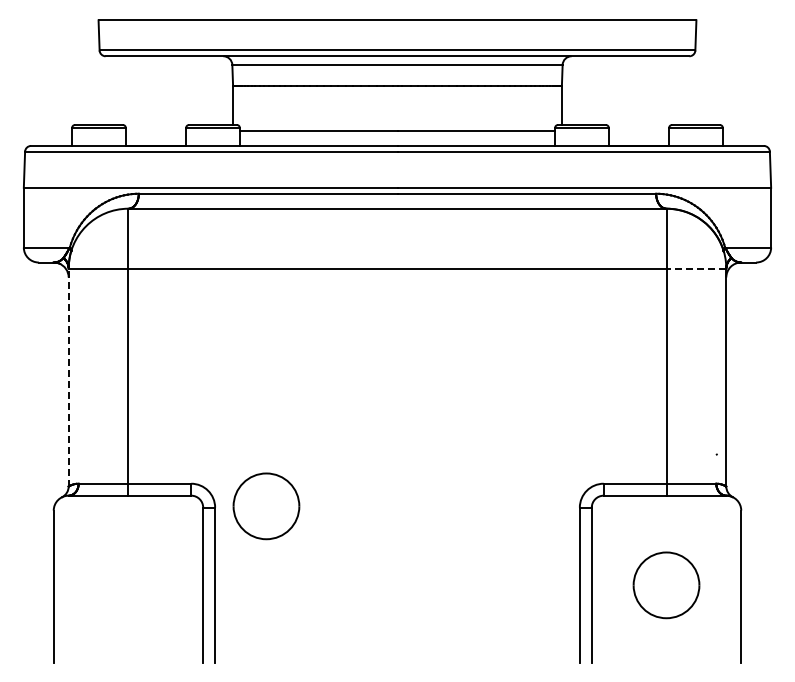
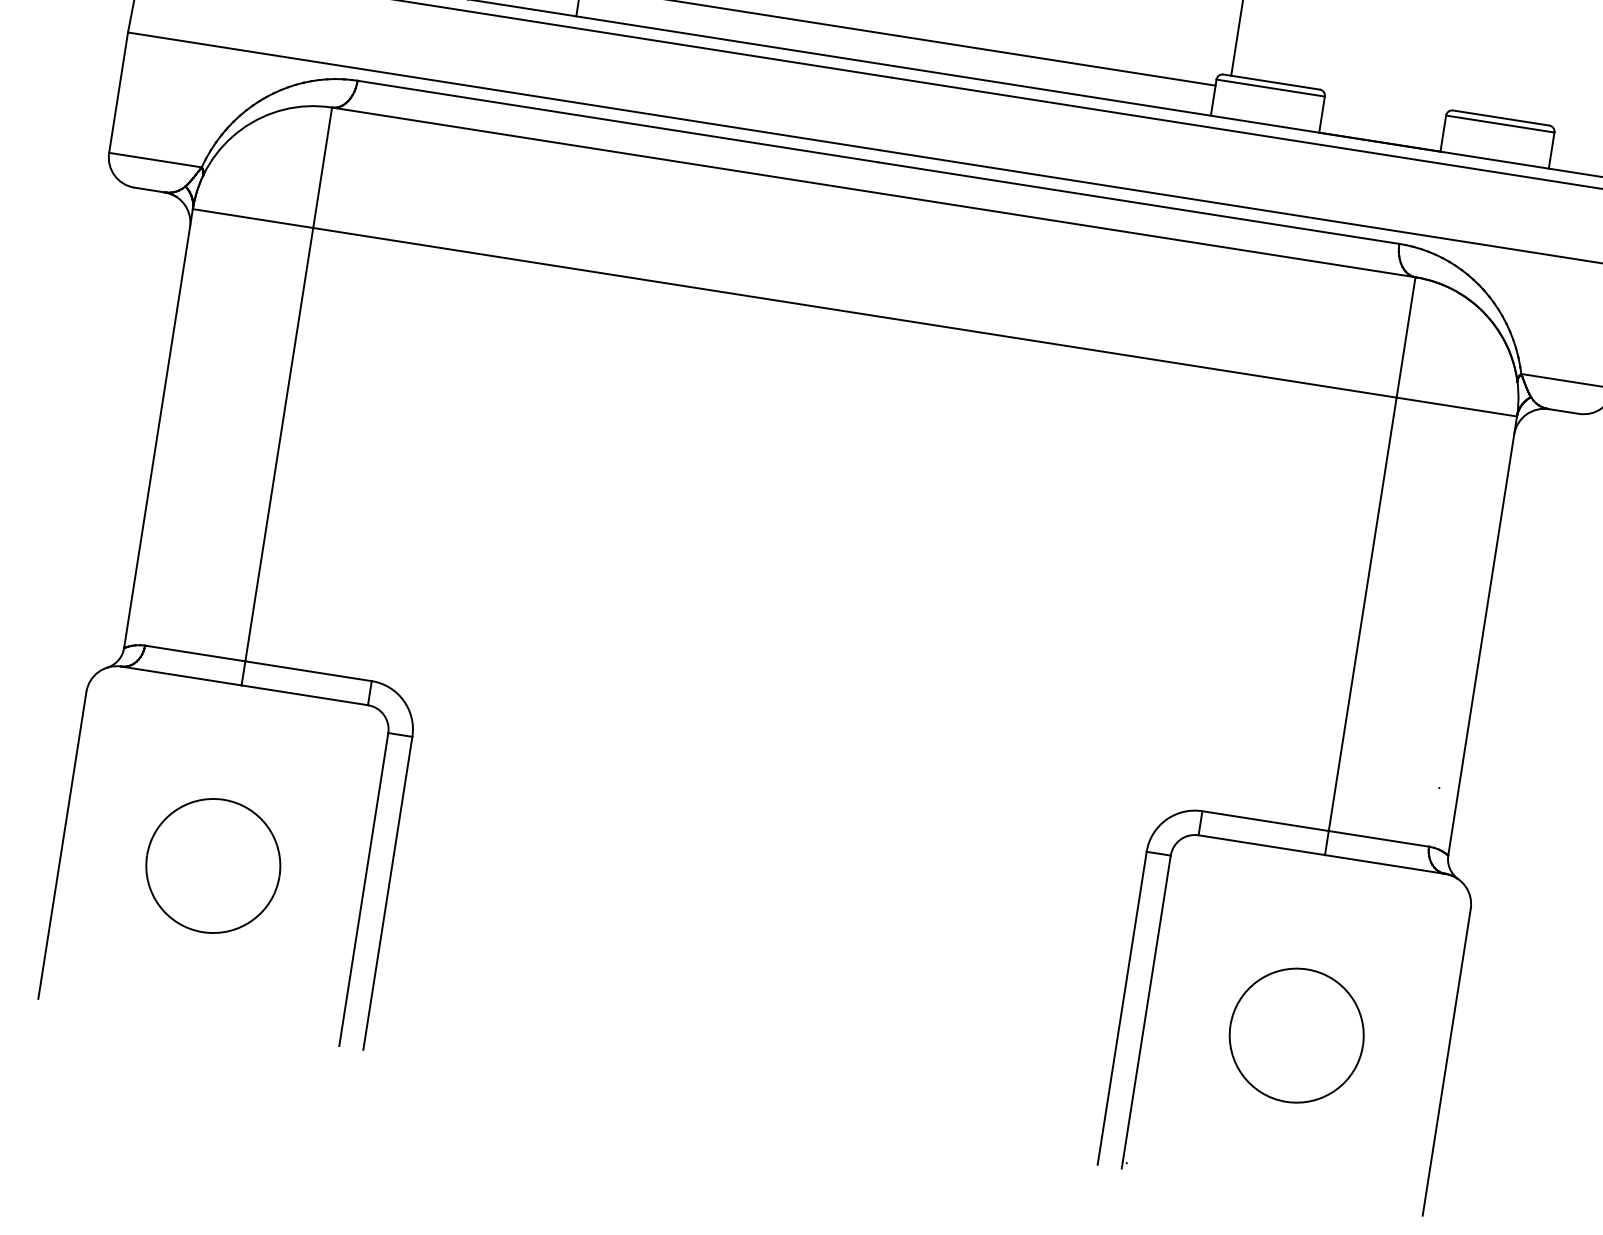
line: (696, 268) -> (1457, 407), dashed -> solid
line: (68, 377) -> (158, 428), dashed -> solid
part: (266, 506) -> (213, 866), moved

